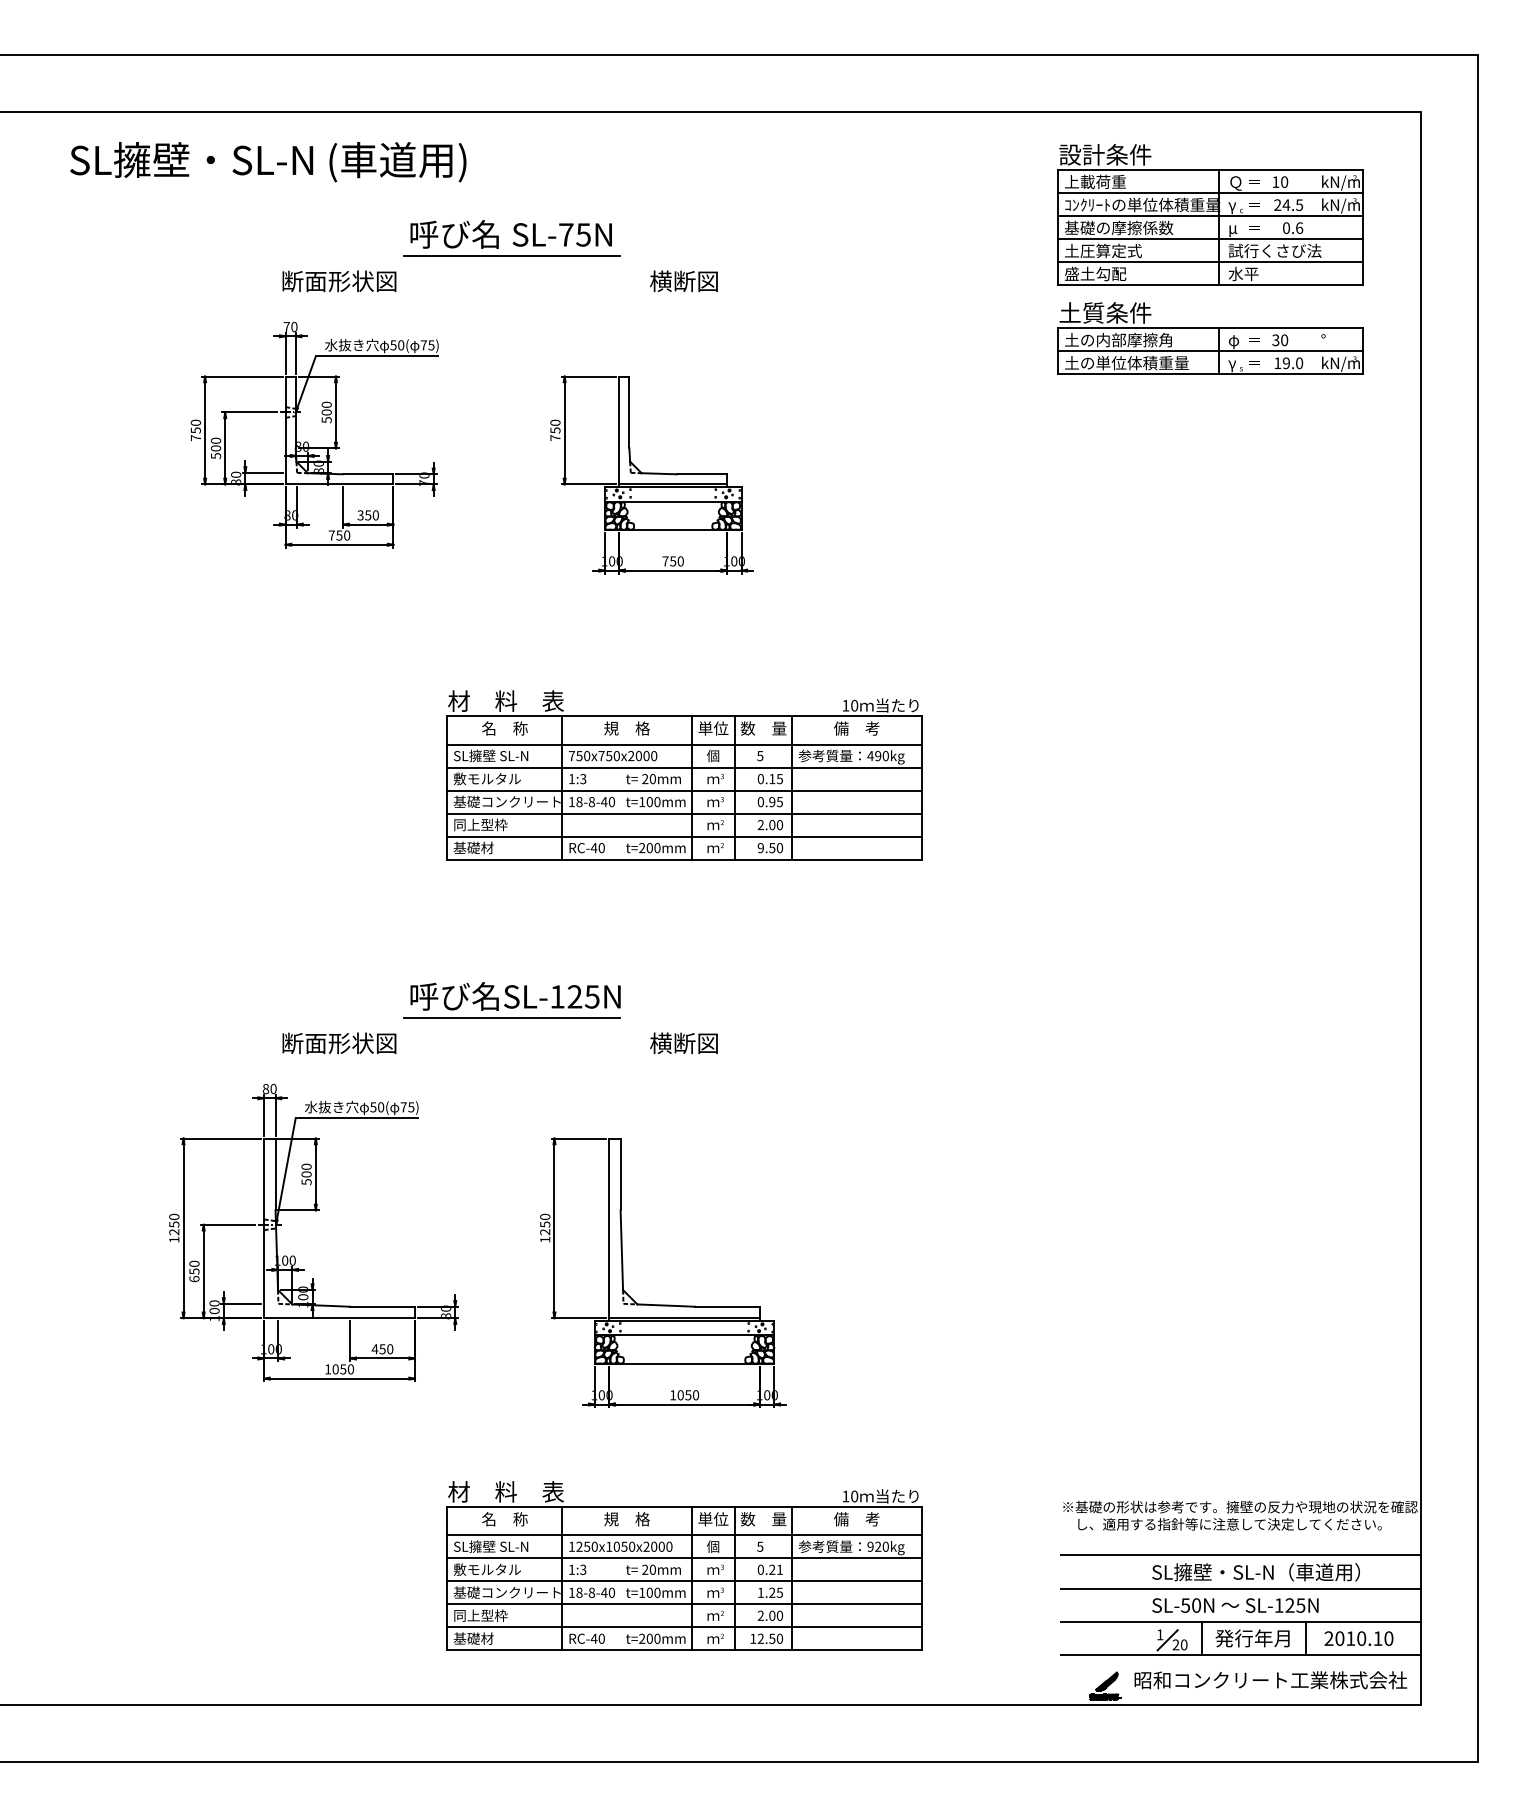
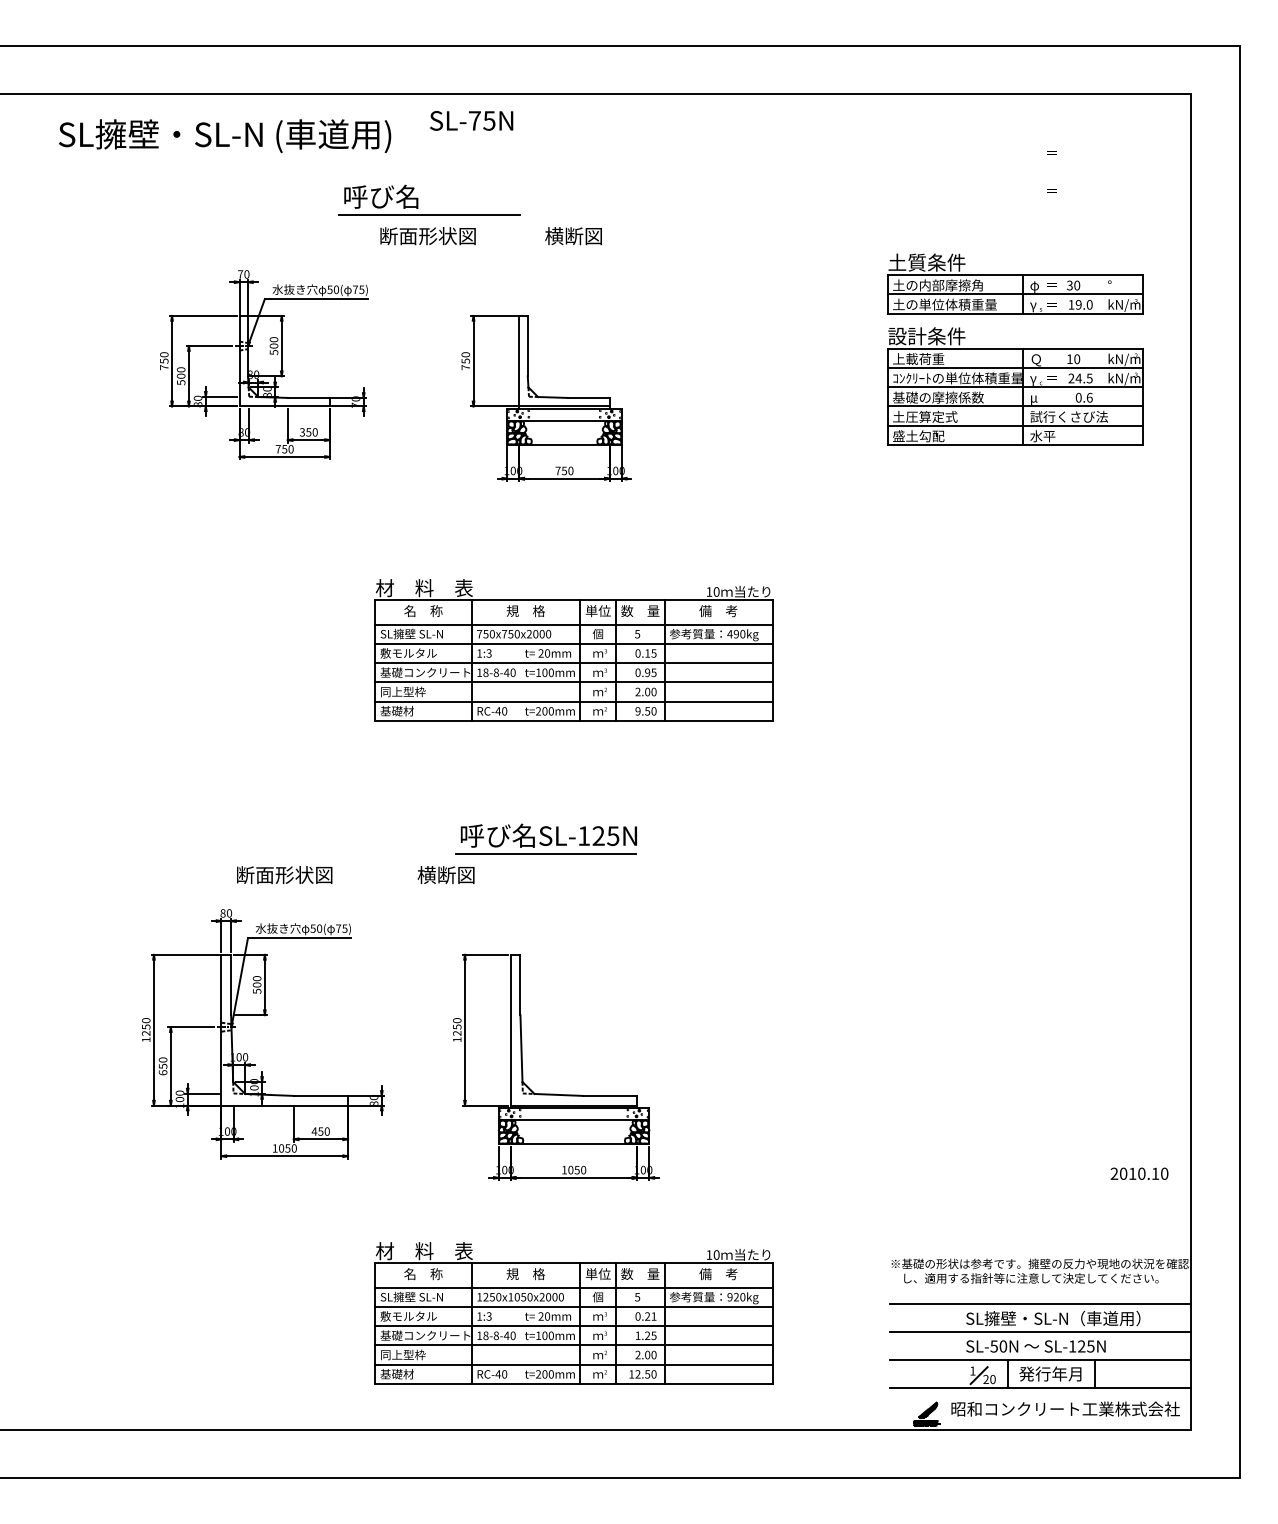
part: (1210, 214) -> (1015, 386), moved
text: (561, 234) -> (470, 120), moved
text: (339, 281) -> (428, 236), moved
part: (511, 1000) -> (545, 839), moved
text: (683, 1043) -> (445, 875), moved
text: (1358, 1638) -> (1139, 1173), moved

